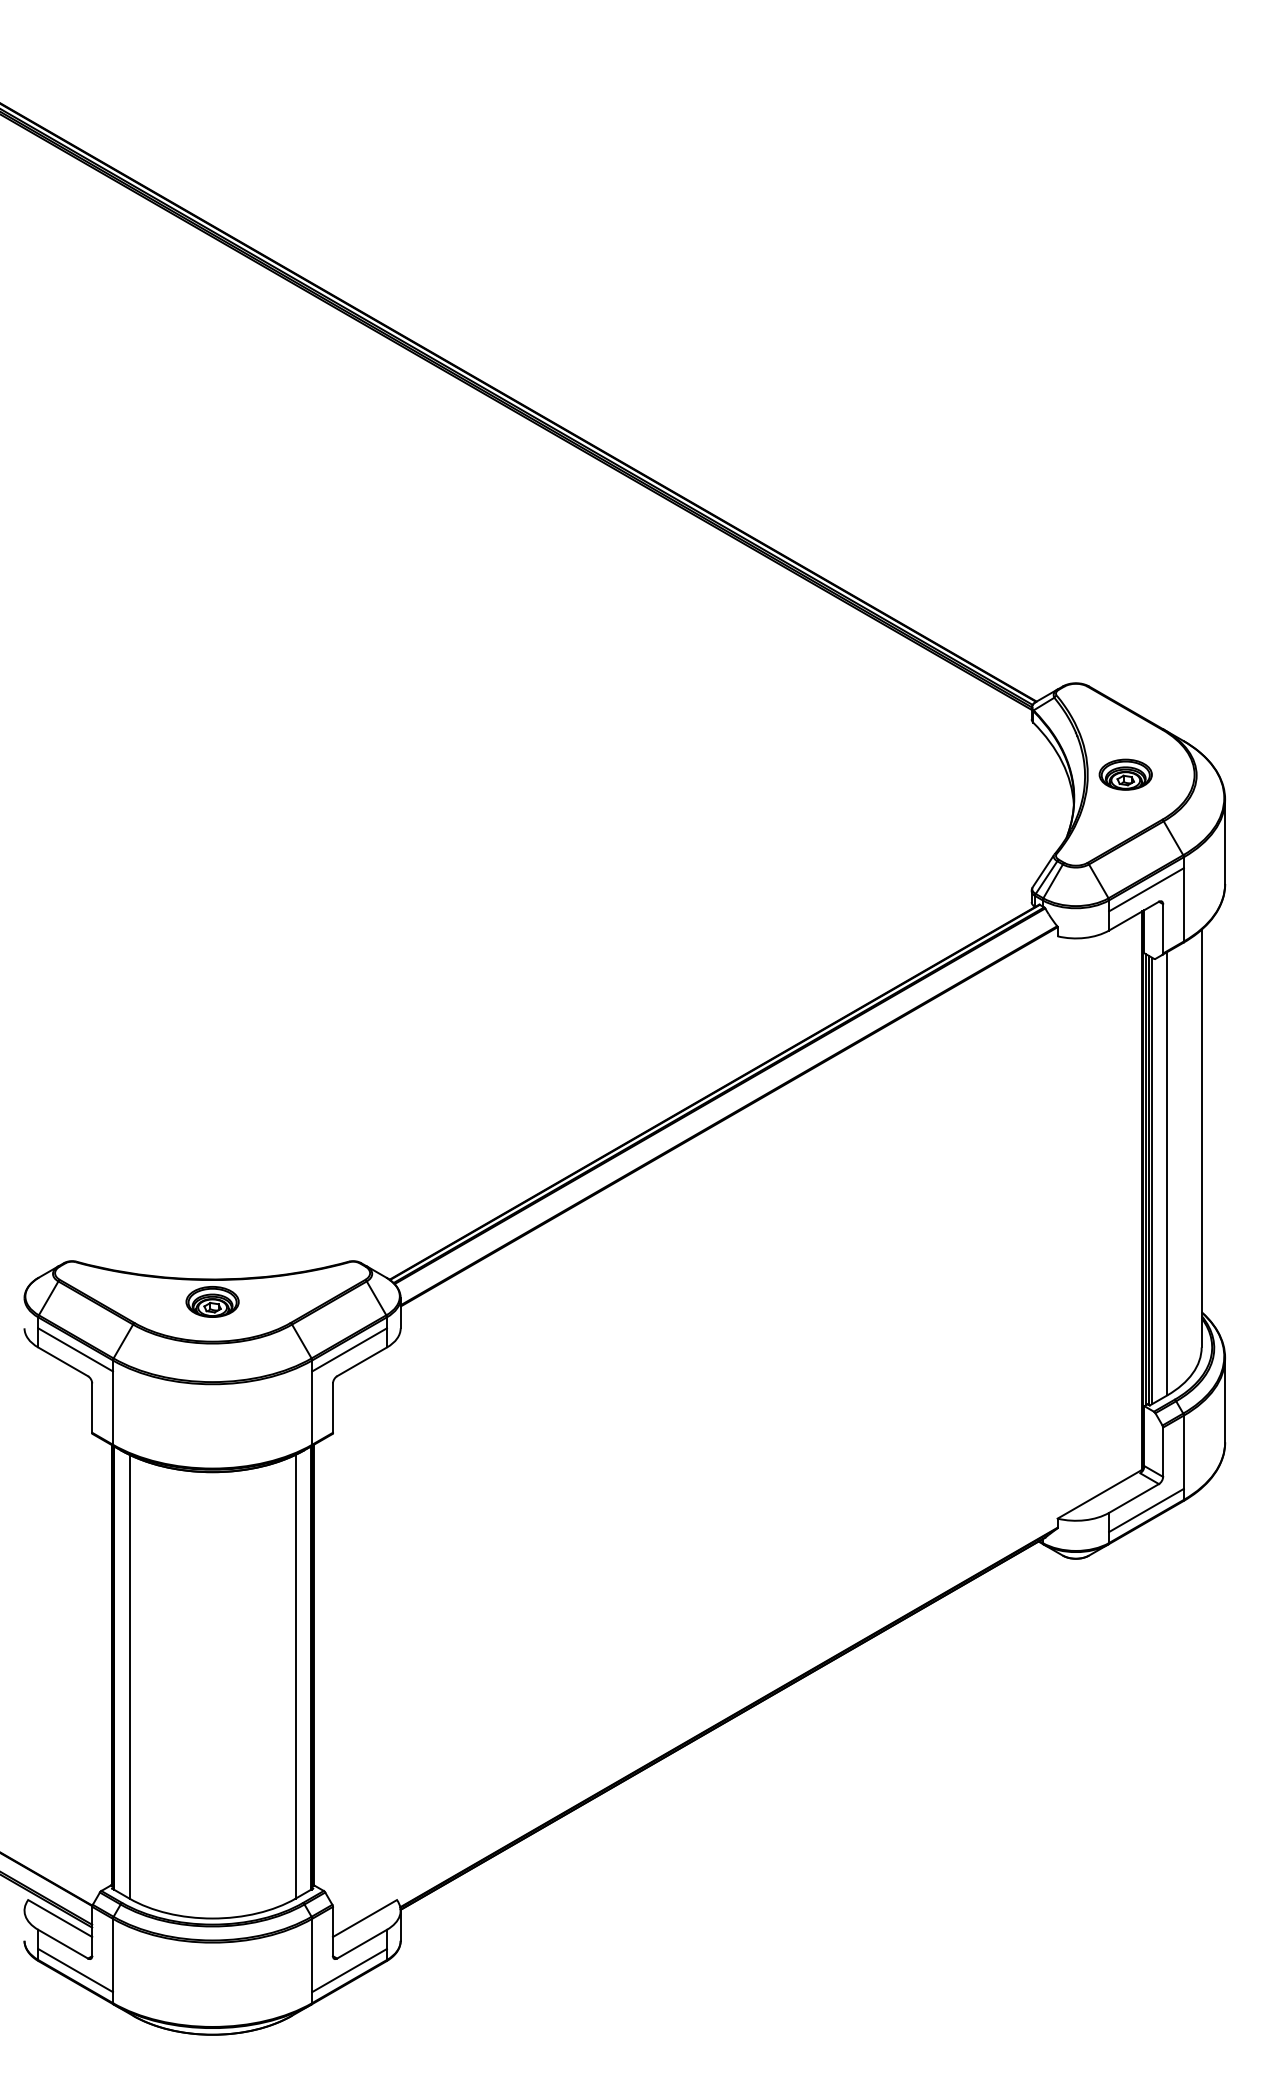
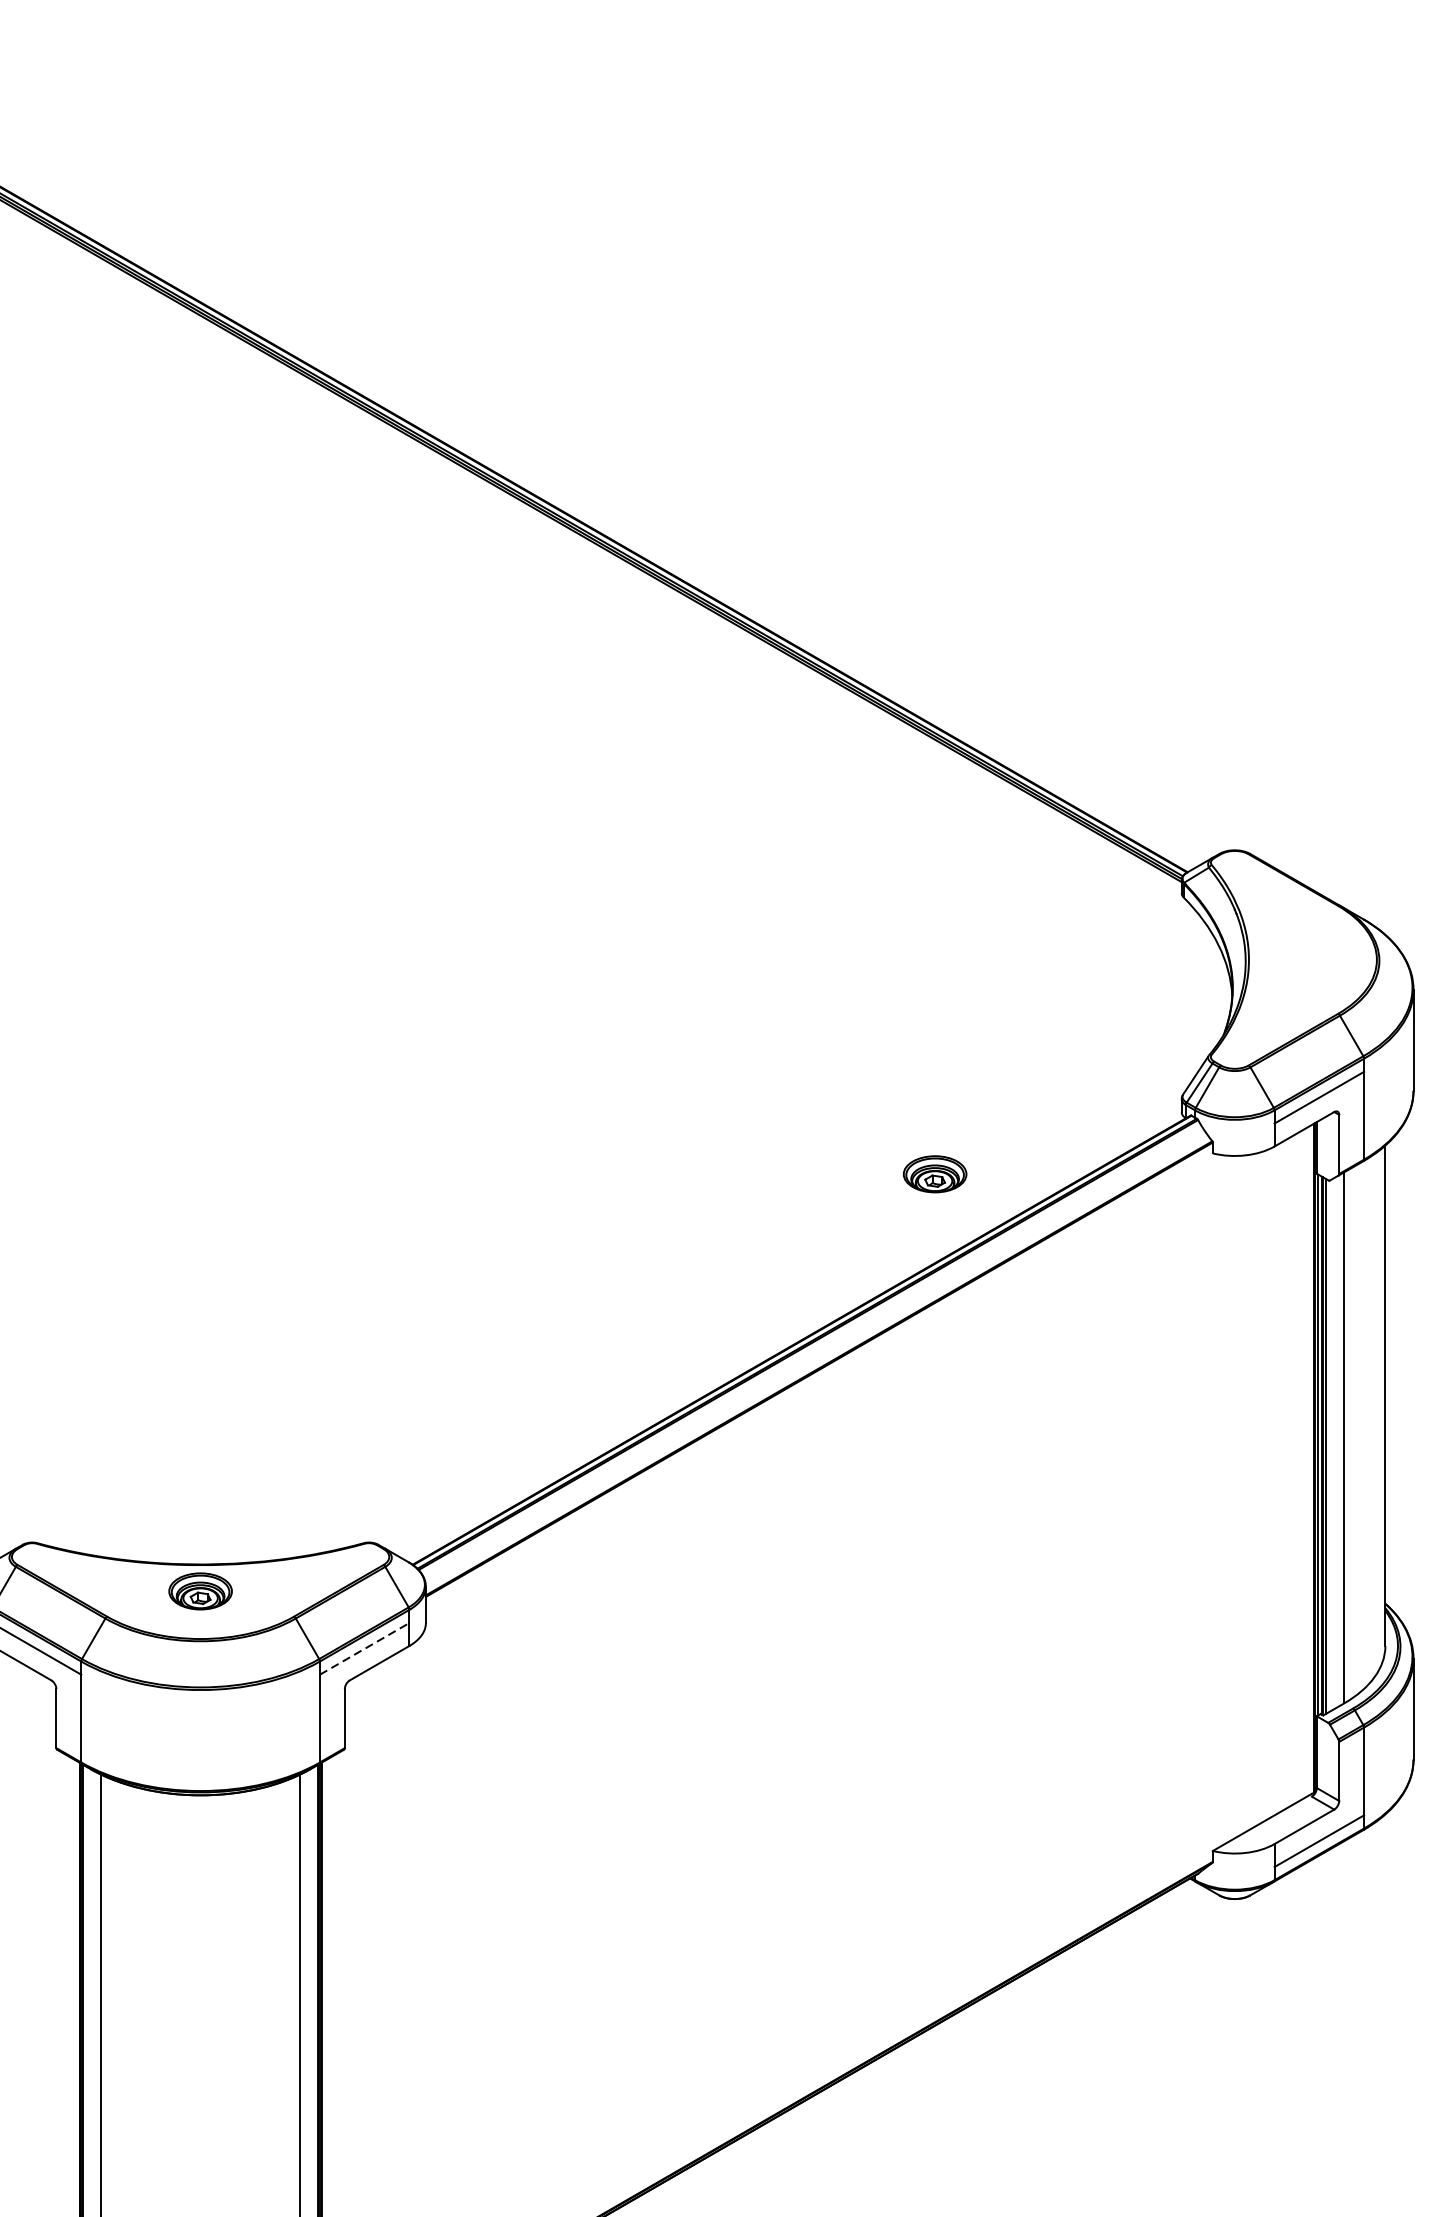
part: (1125, 774) -> (934, 1174), moved
line: (350, 1349) -> (365, 1648), solid -> dashed

